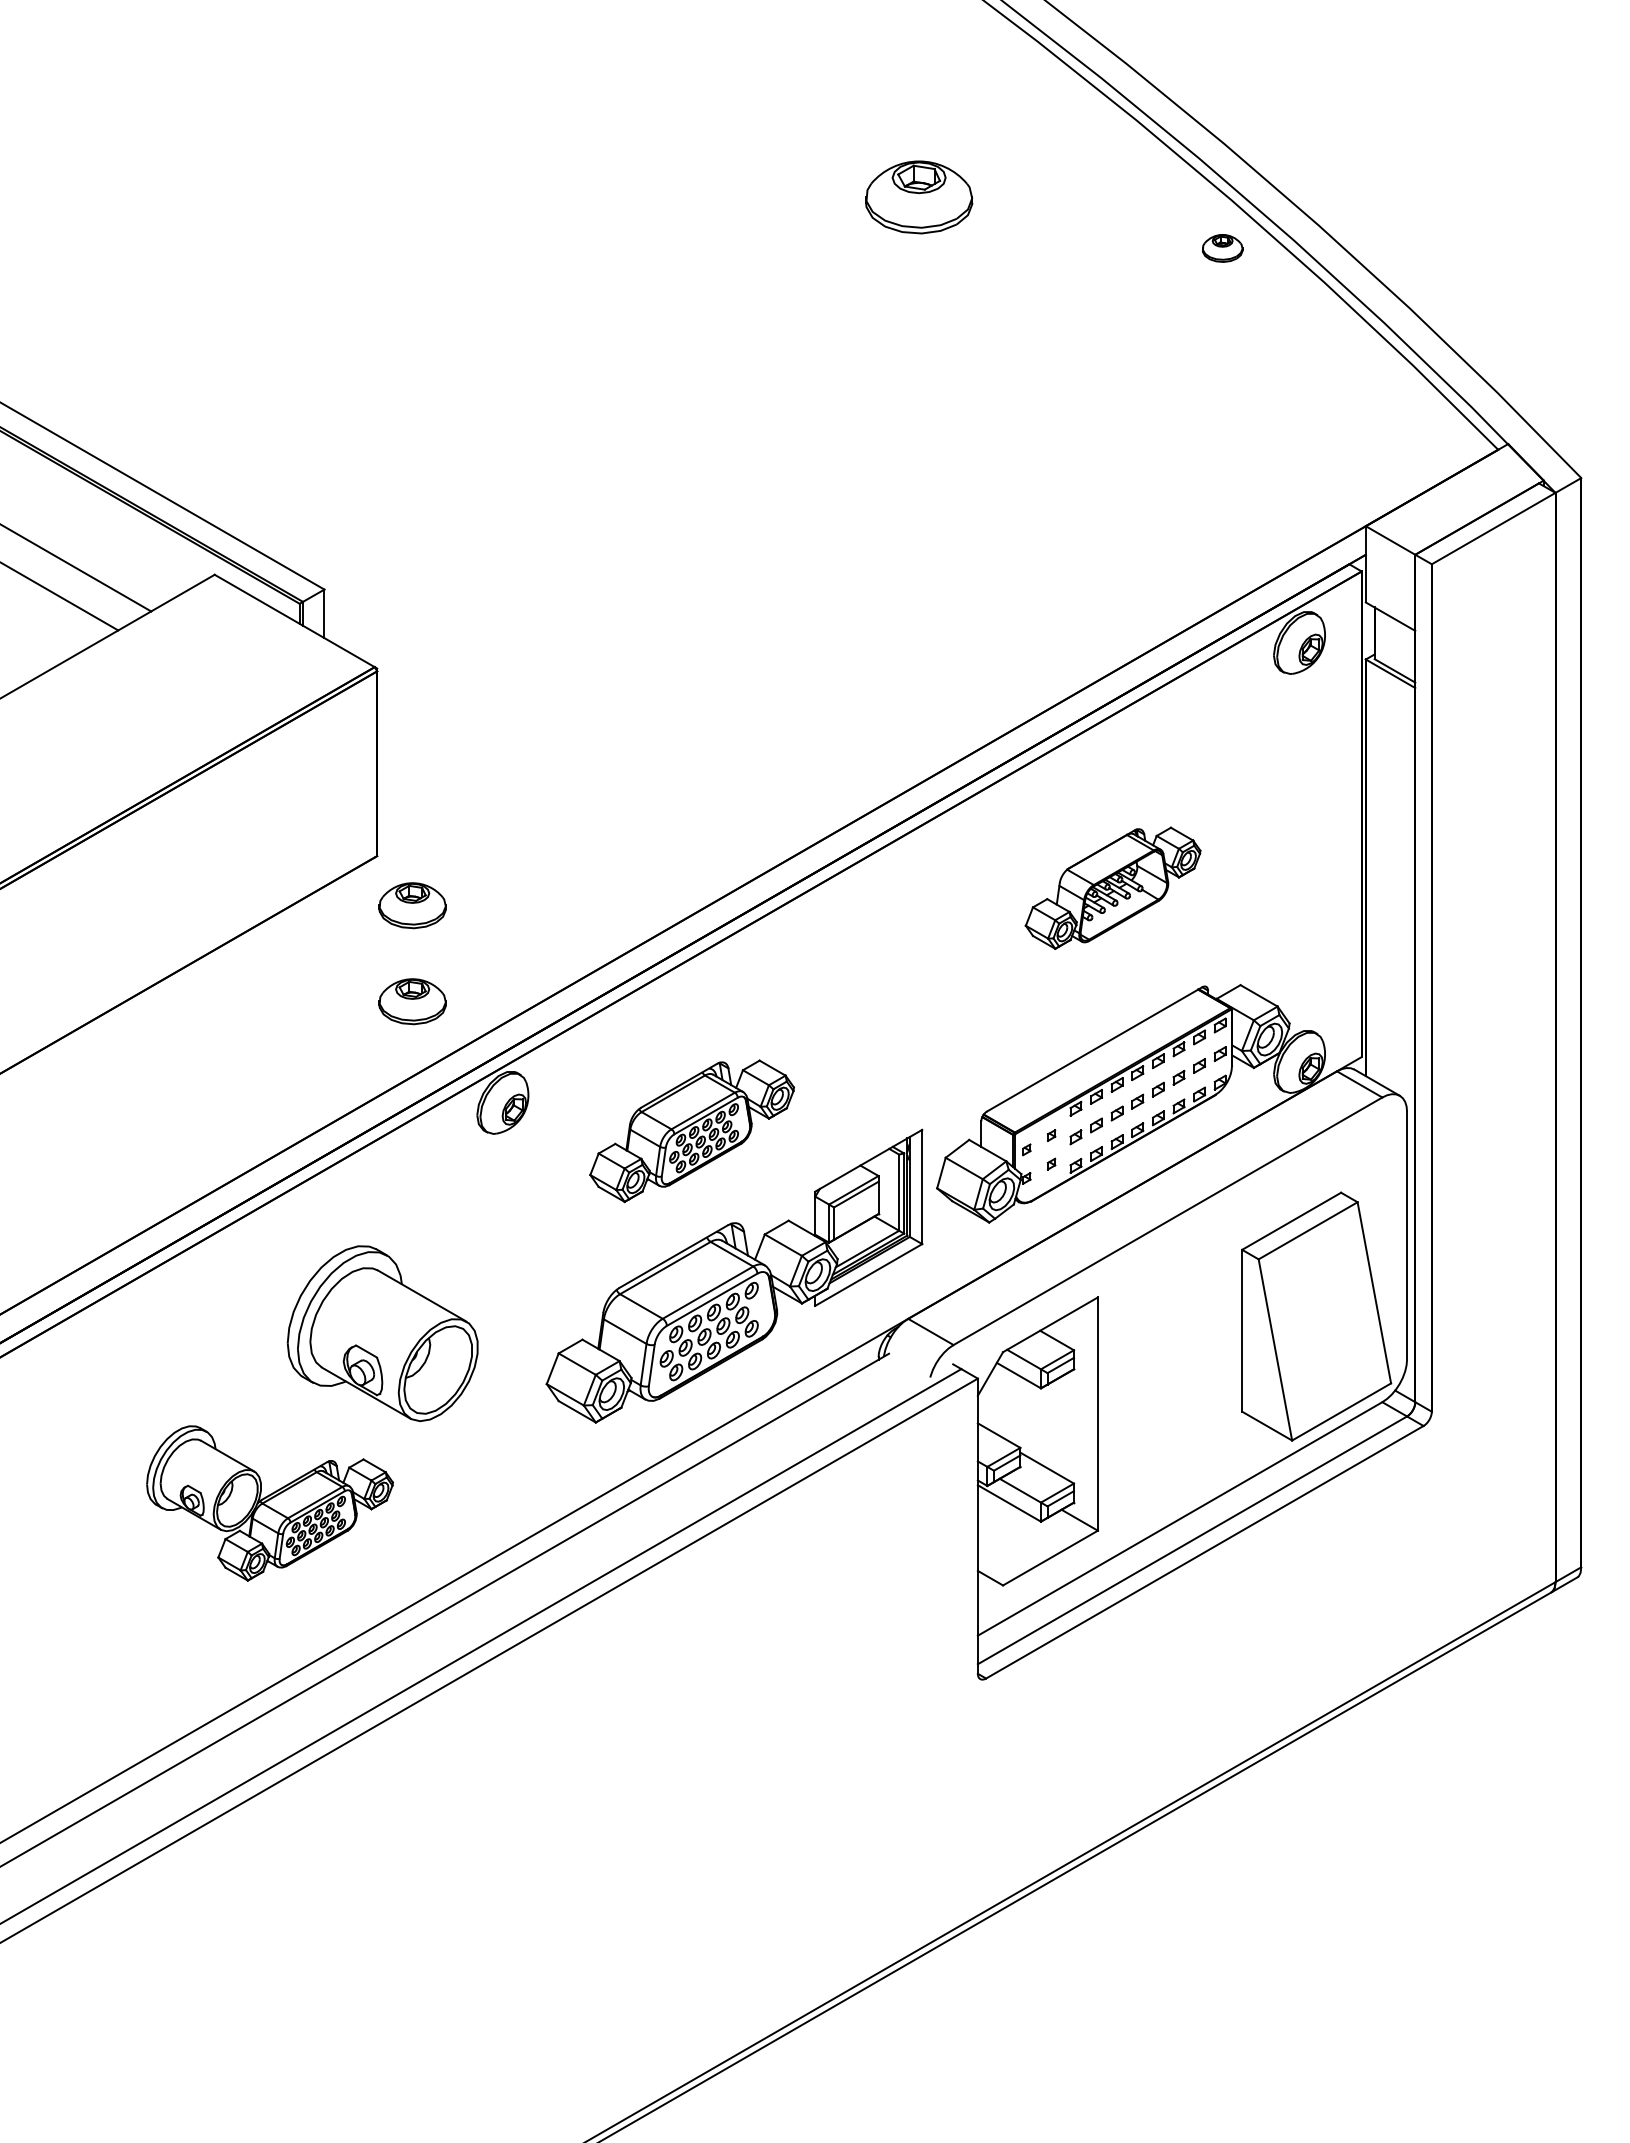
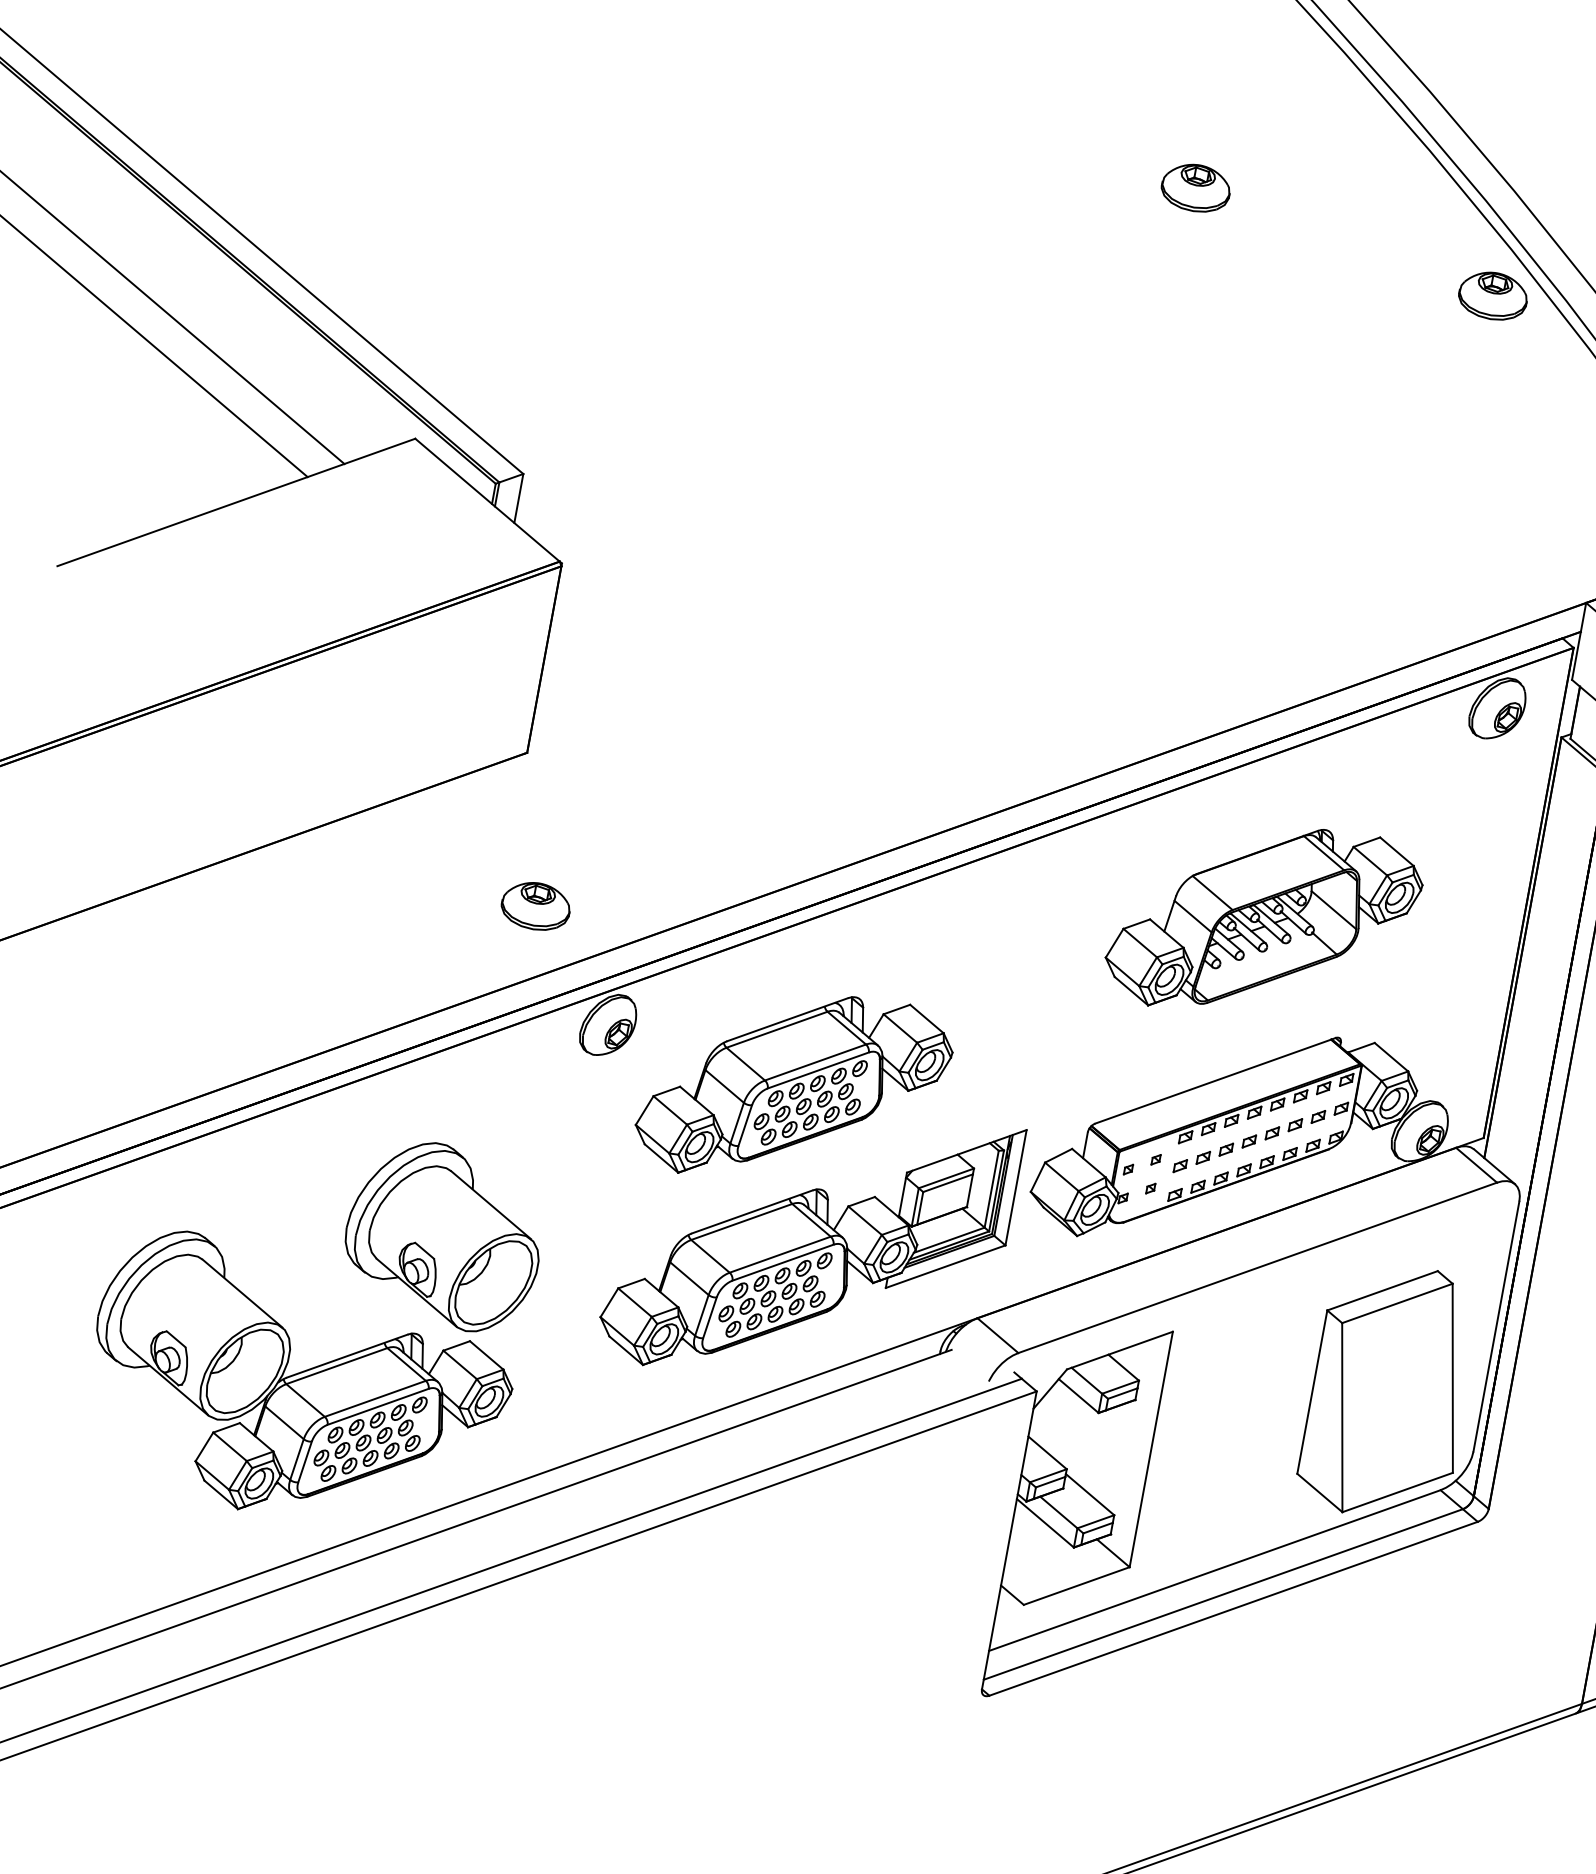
part: (918, 196) -> (1195, 187), size x0.62
part: (1222, 248) -> (1492, 296), size x1.67
part: (1112, 888) -> (1263, 921), size x1.67
part: (412, 905) -> (553, 809), removed
part: (691, 1131) -> (793, 1088), size x1.43
part: (269, 1503) -> (298, 1386), size x1.67

